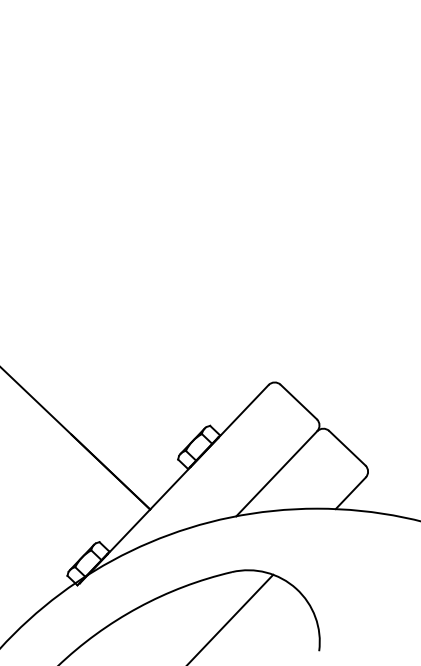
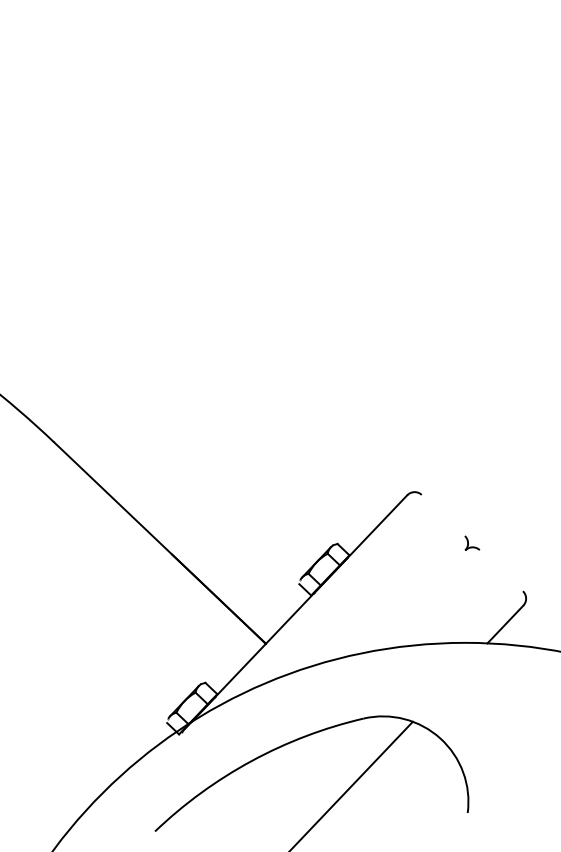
line: (298, 402) -> (442, 515), removed
line: (346, 448) -> (500, 570), removed
line: (276, 474) -> (416, 601), removed

